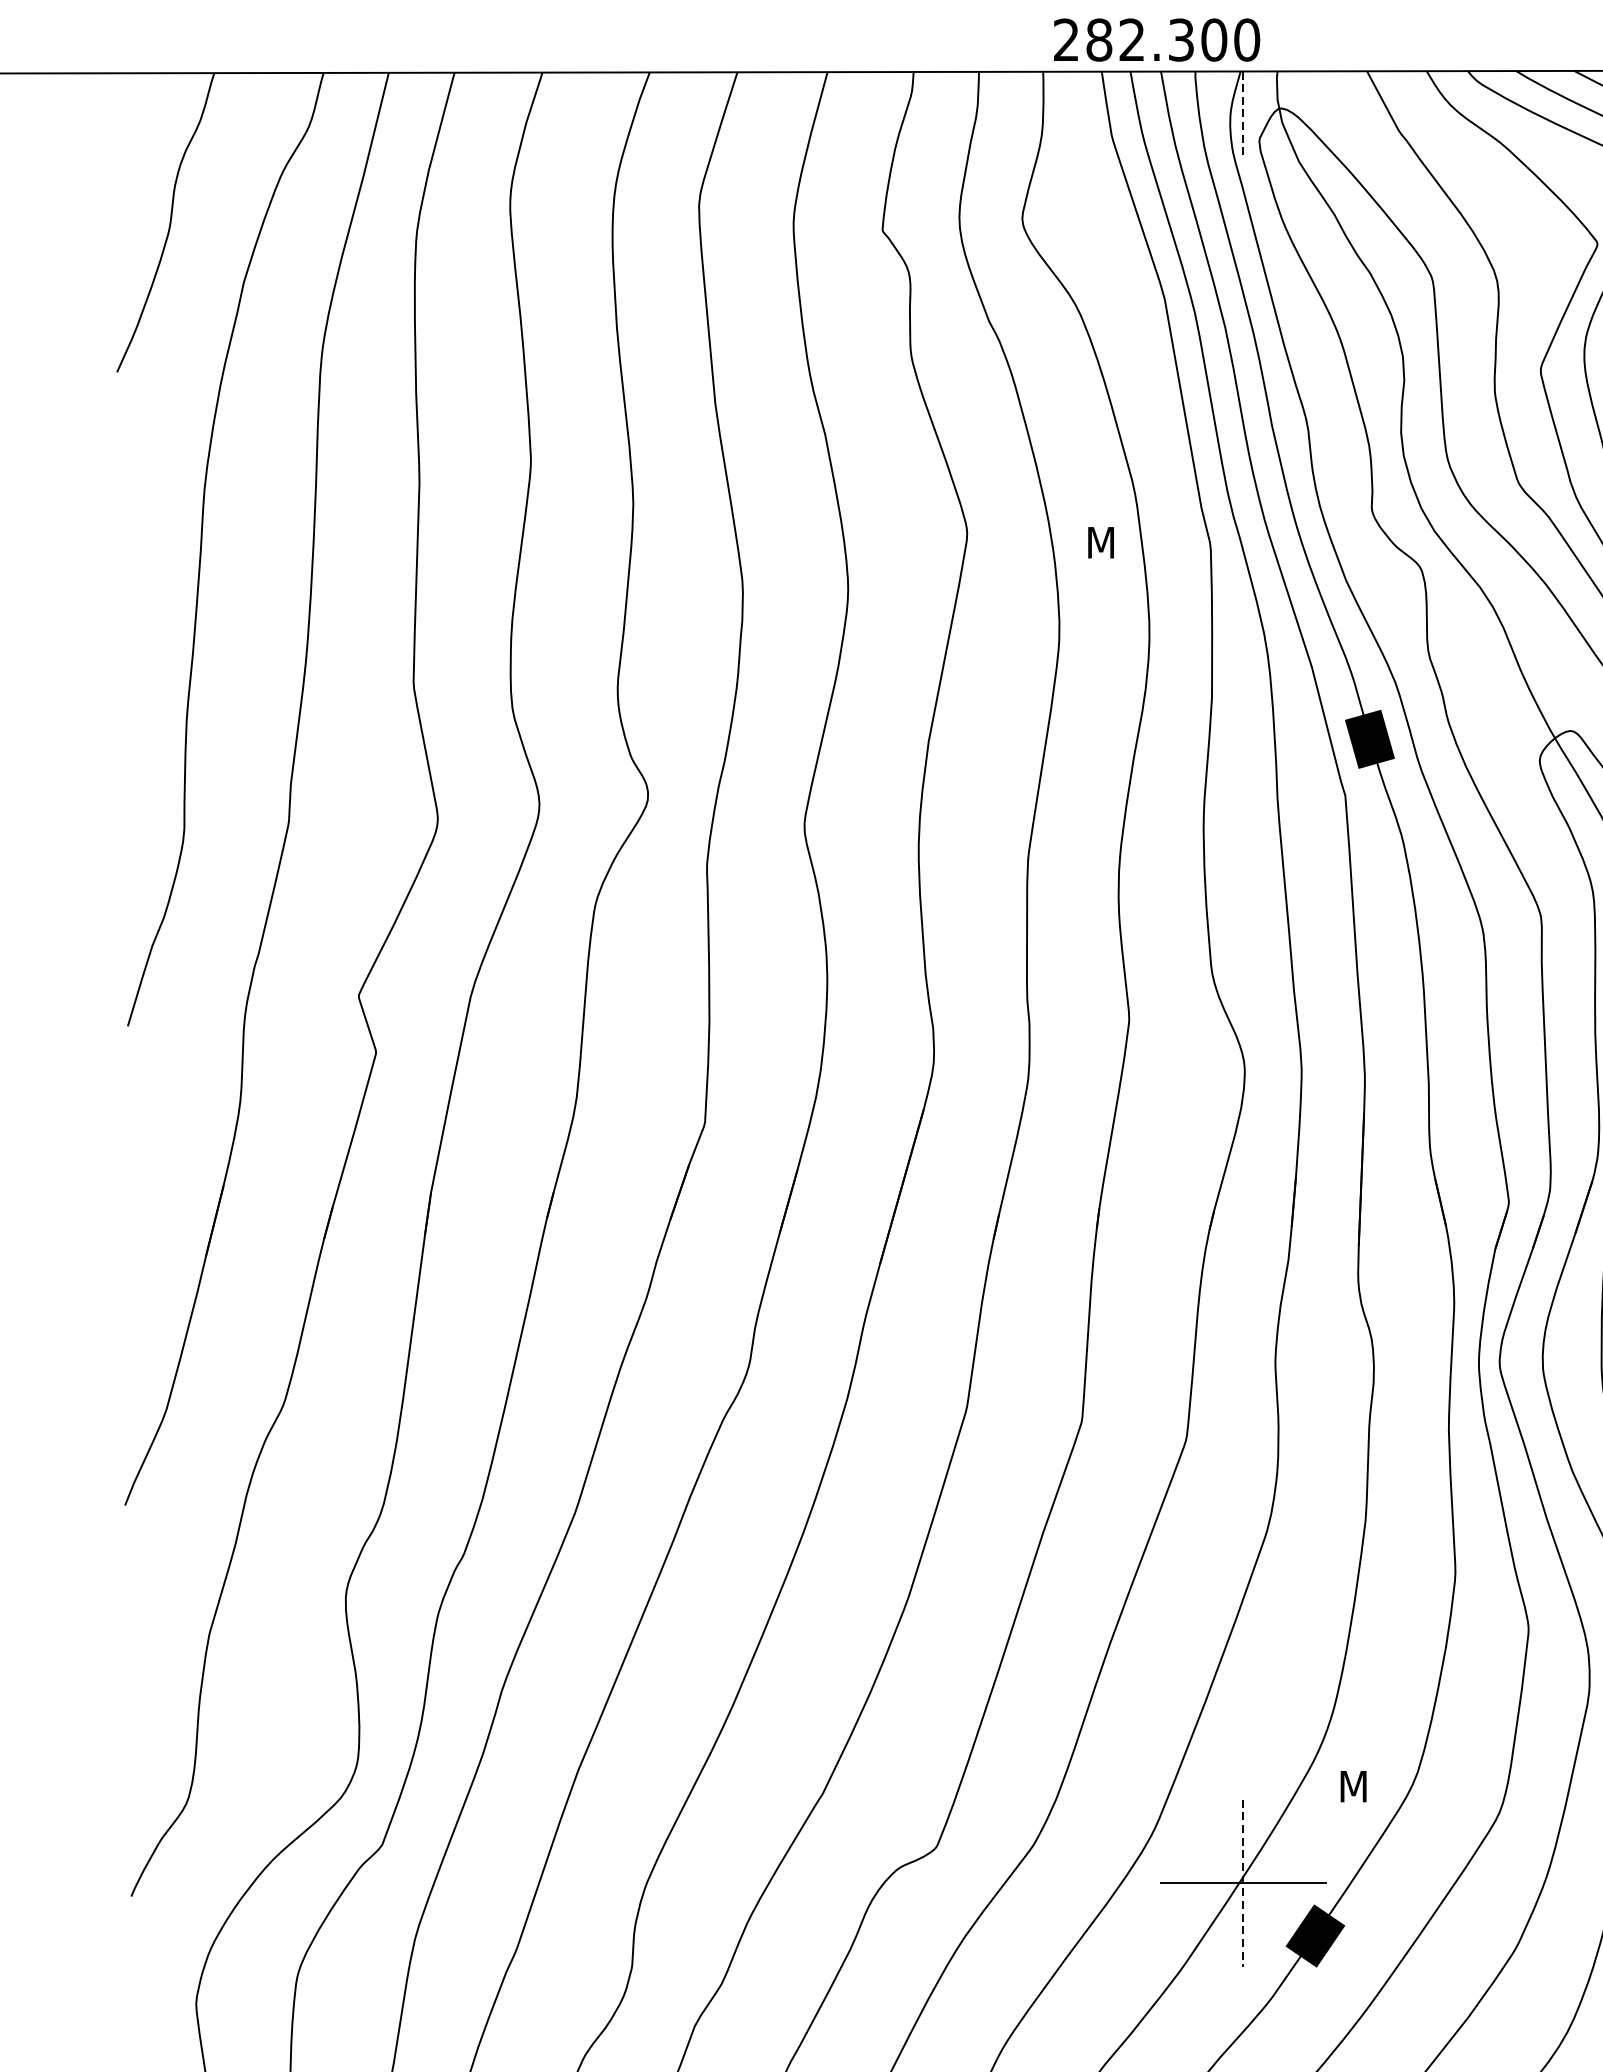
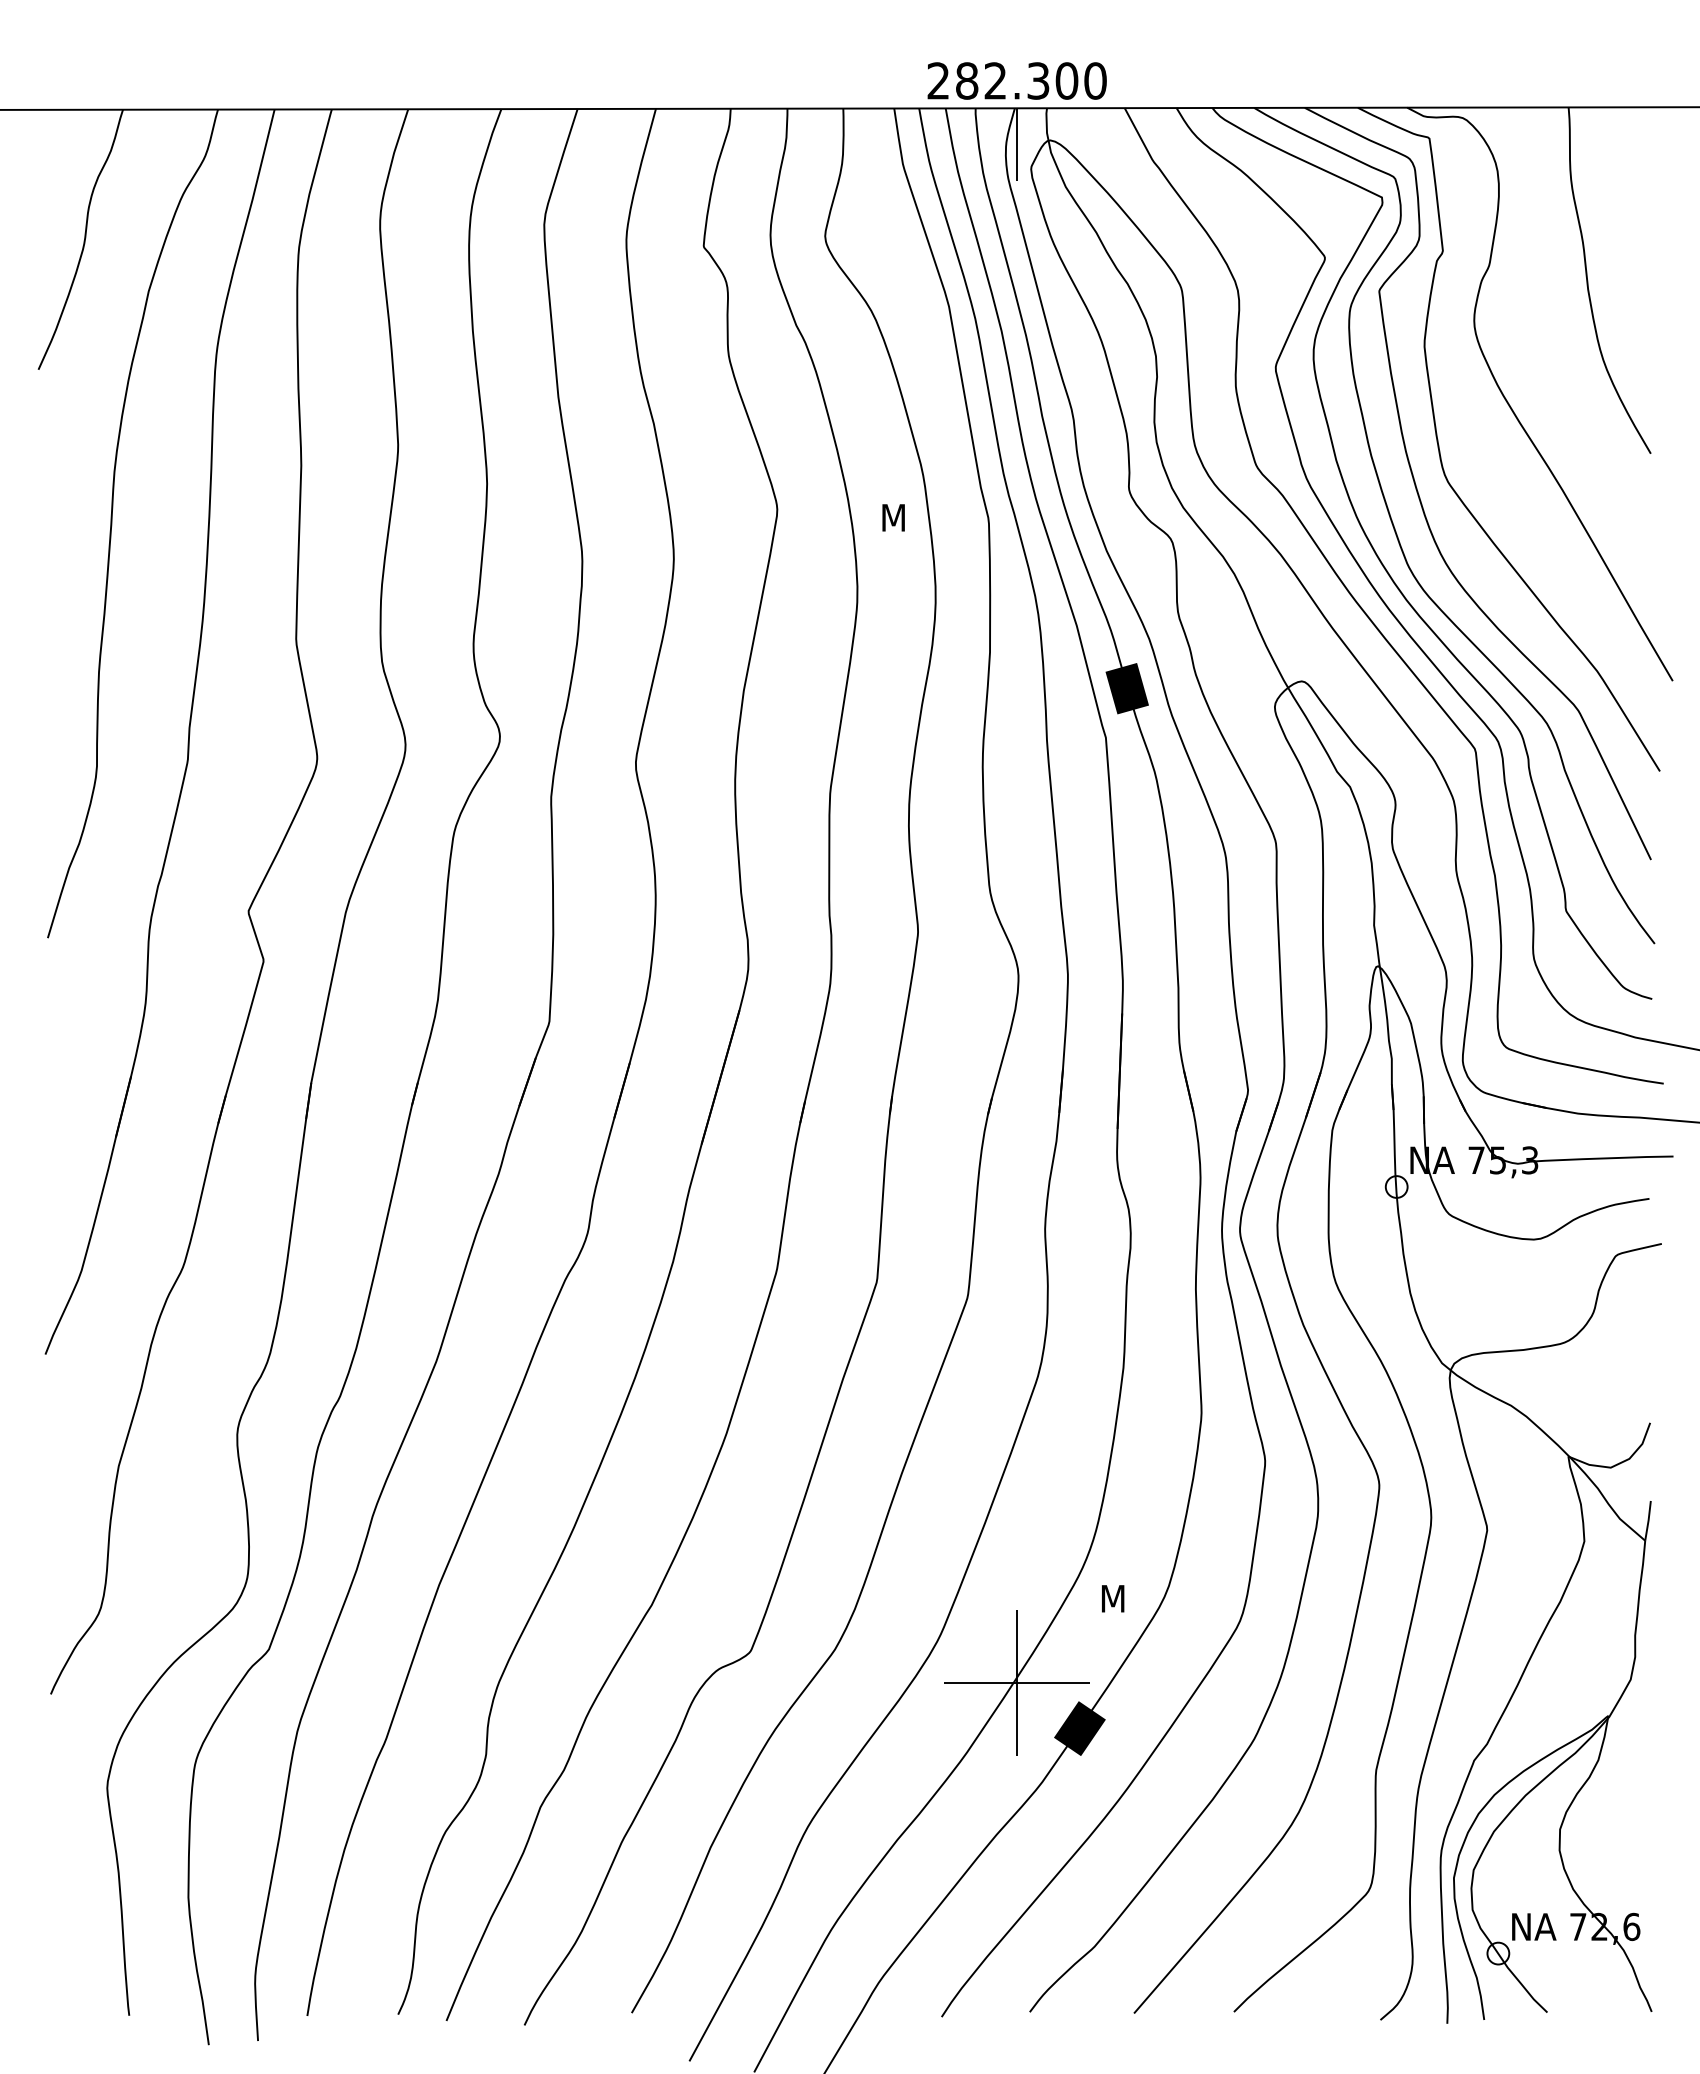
text: (1156, 39) -> (1016, 80), moved
line: (1243, 114) -> (1017, 145), dashed -> solid
line: (1243, 1882) -> (1017, 1682), dashed -> solid

